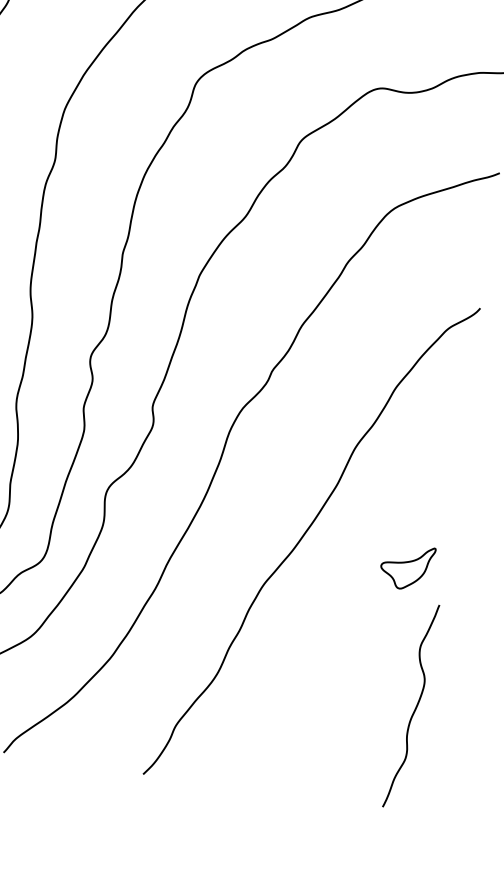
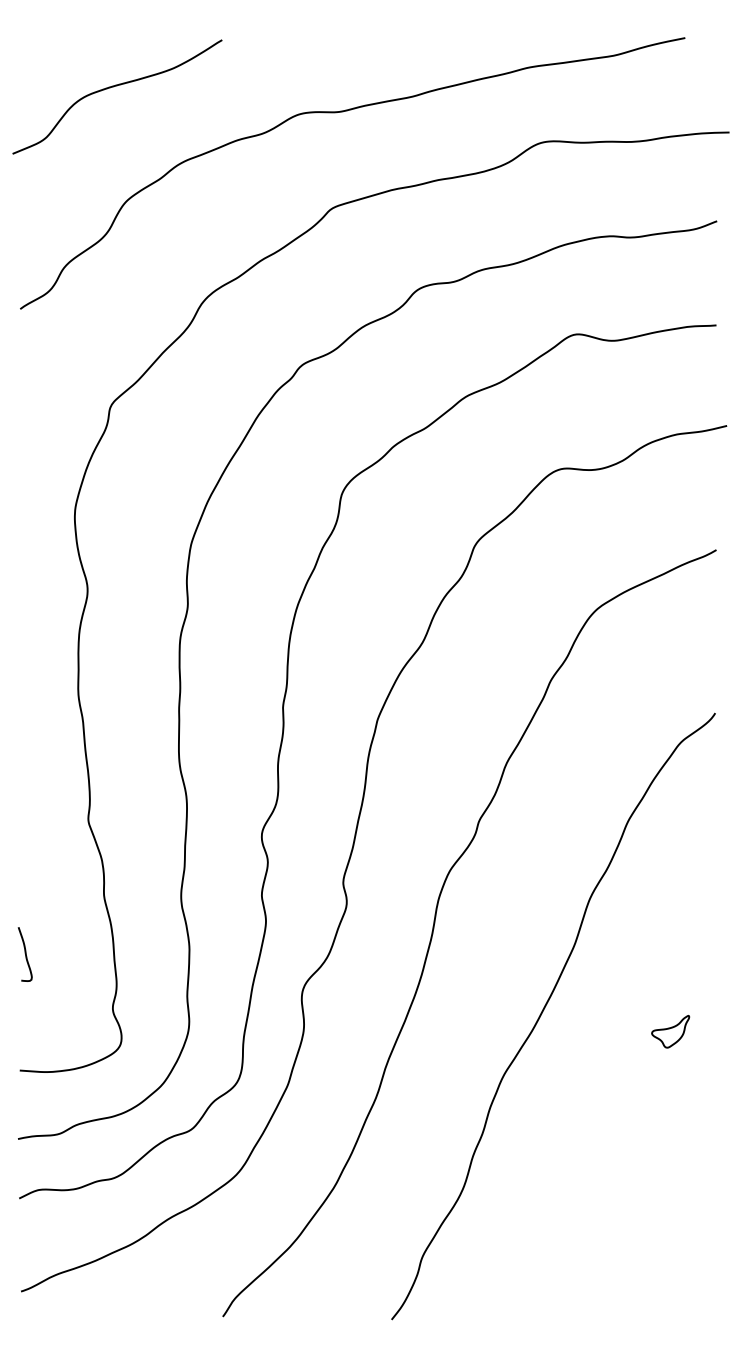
part: (407, 567) -> (670, 1031), size x0.6
curve: (414, 709) -> (702, 1198), removed

